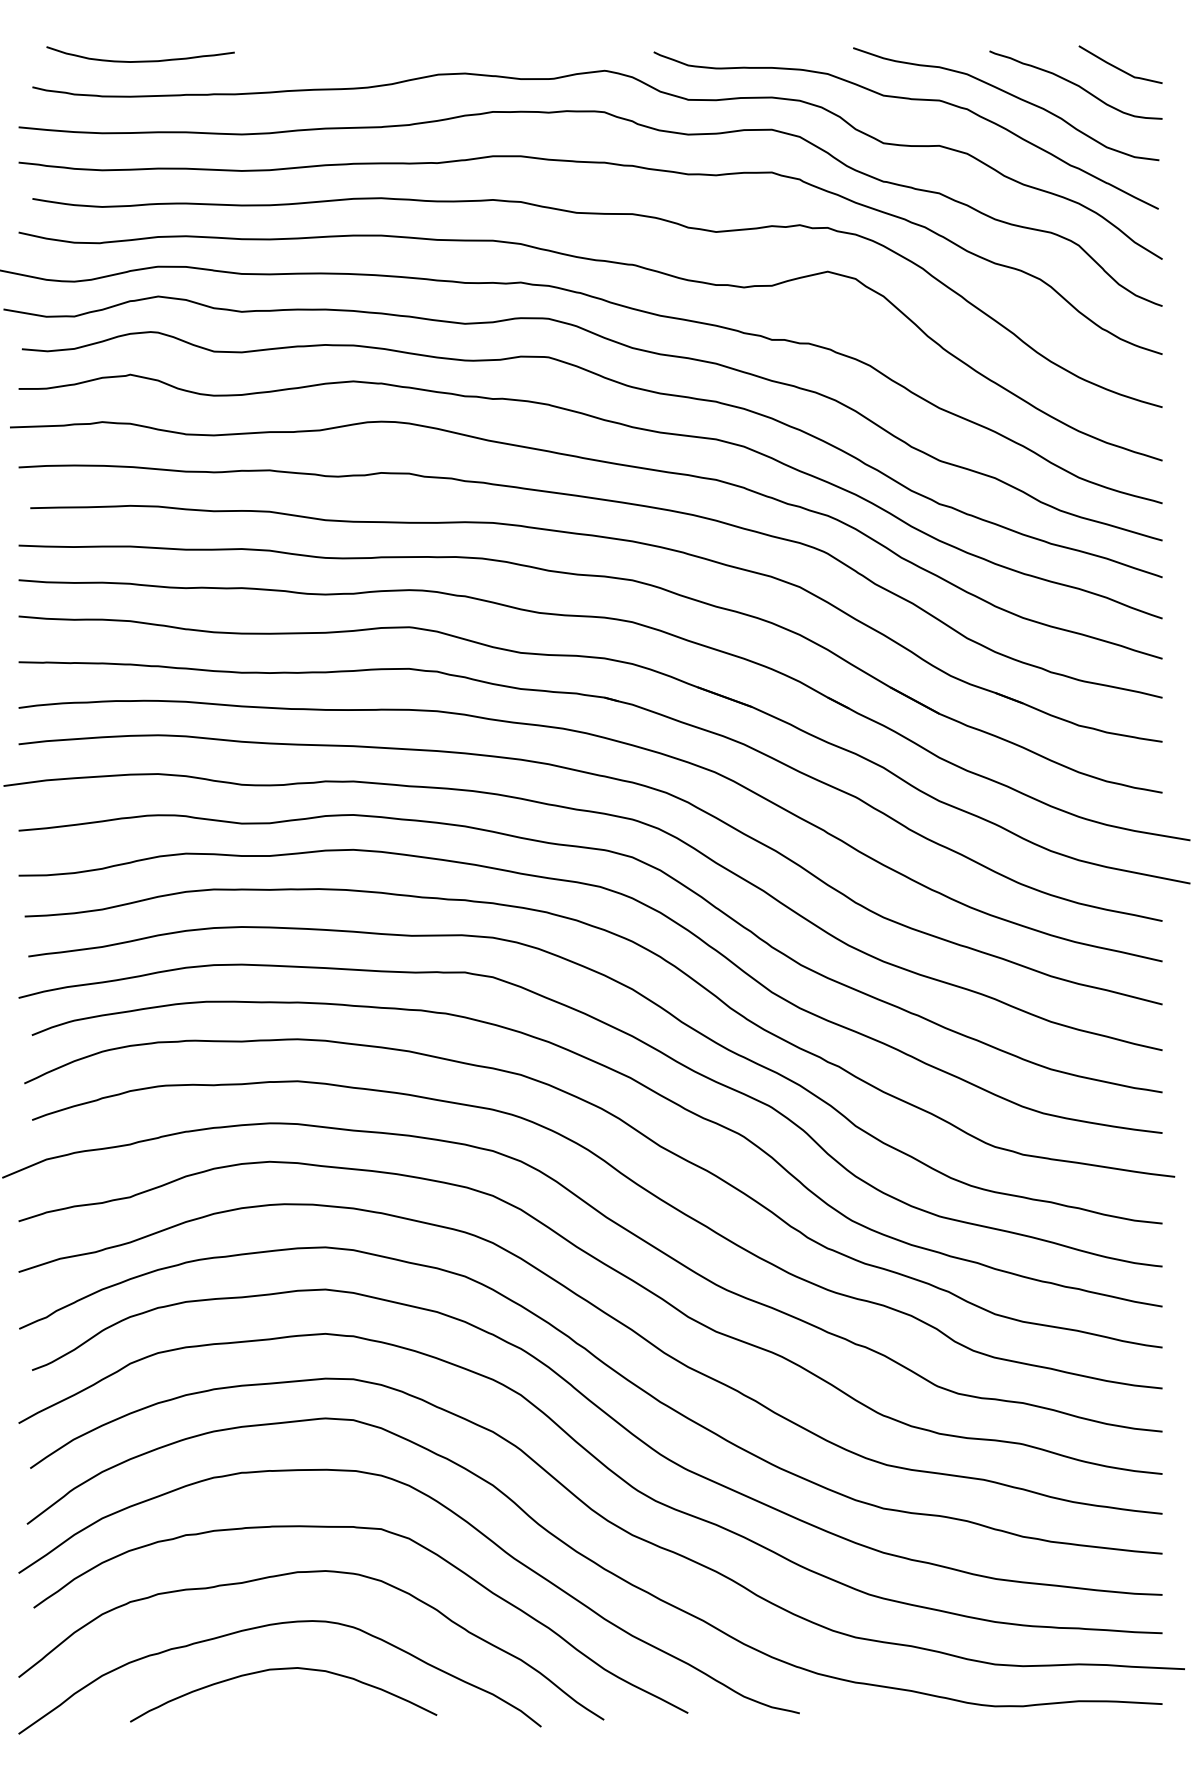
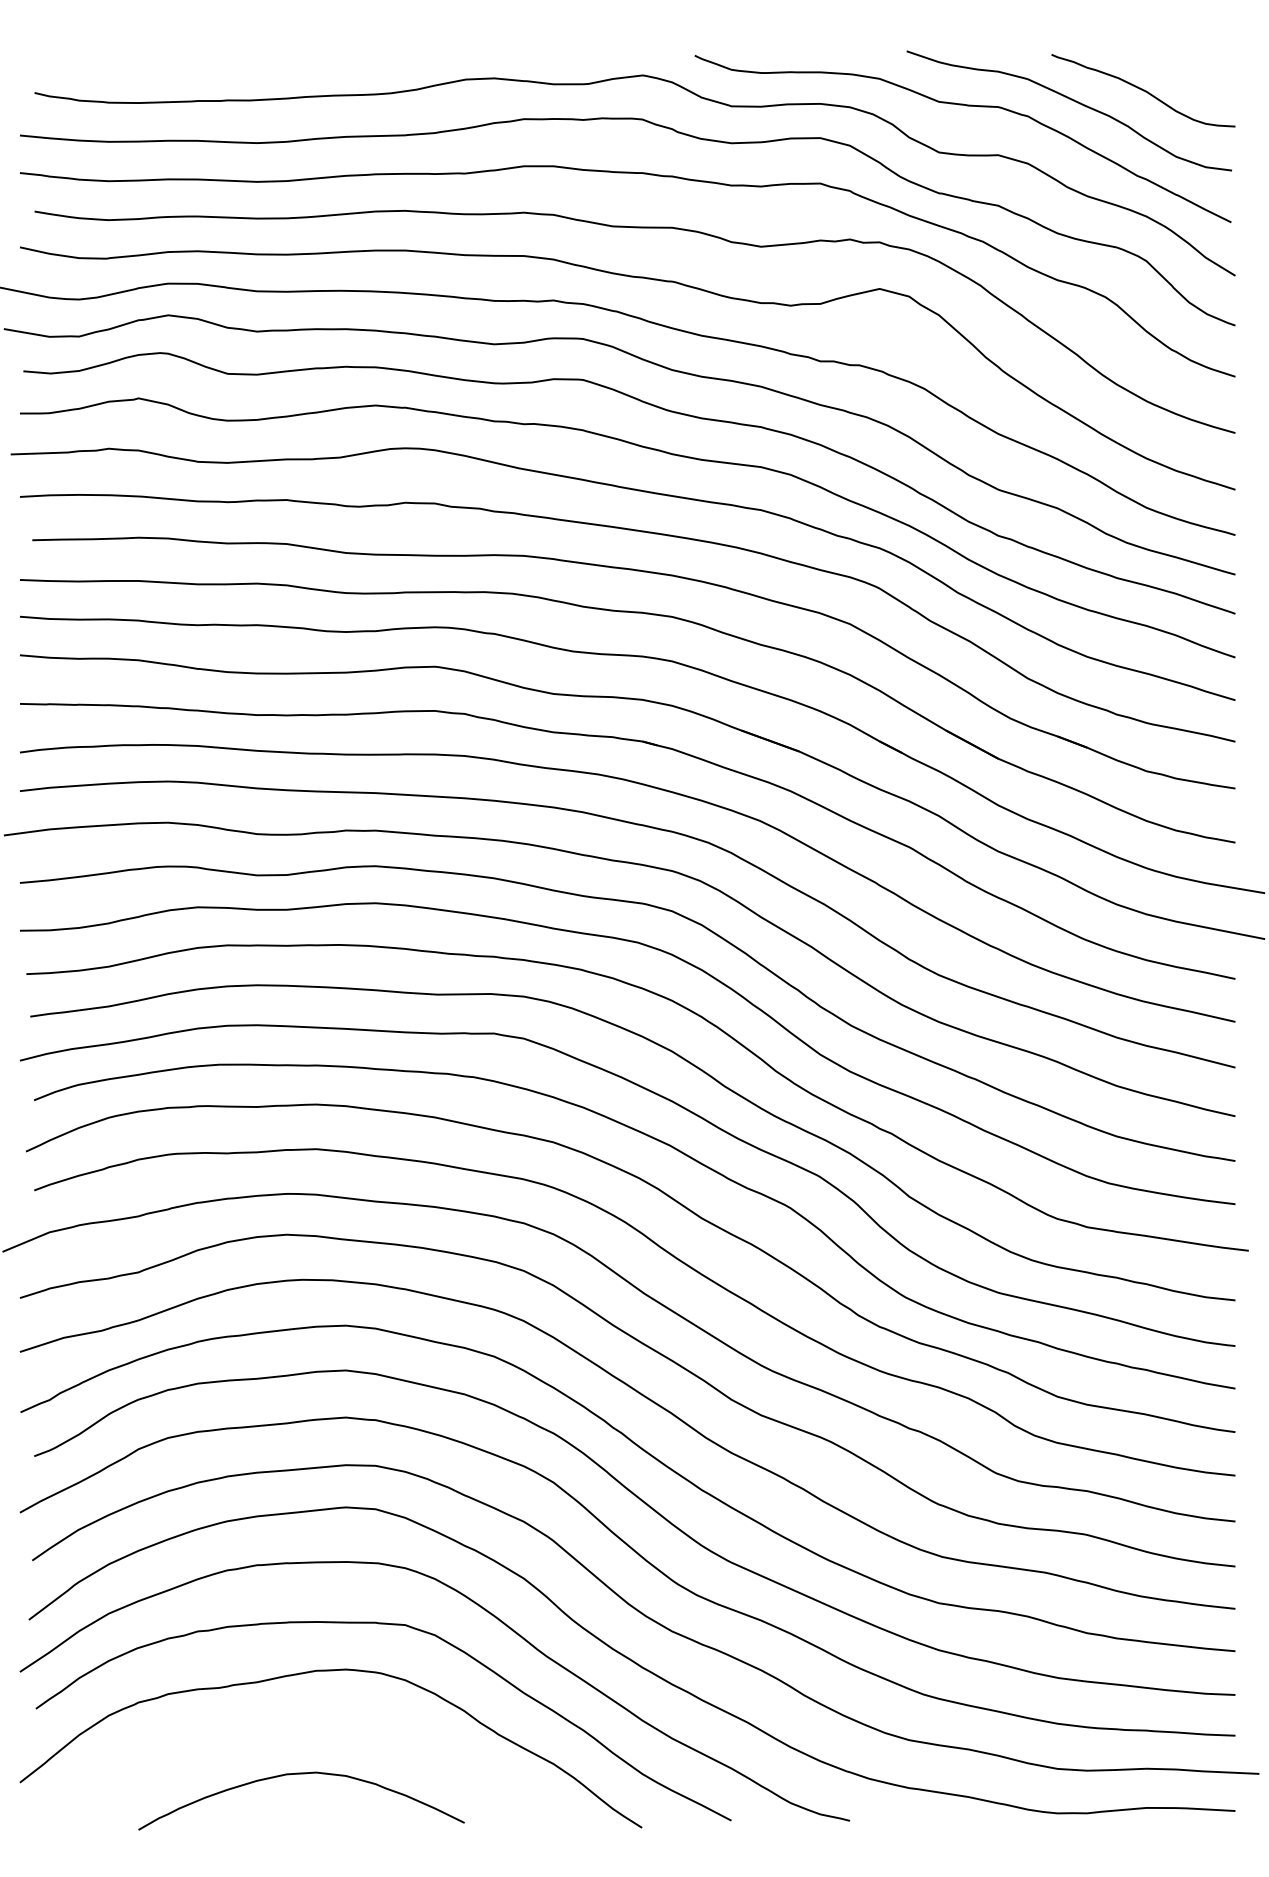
curve: (140, 60) -> (149, 64), removed
line: (1119, 68) -> (1189, 72), removed
curve: (273, 1625) -> (290, 1727), removed

